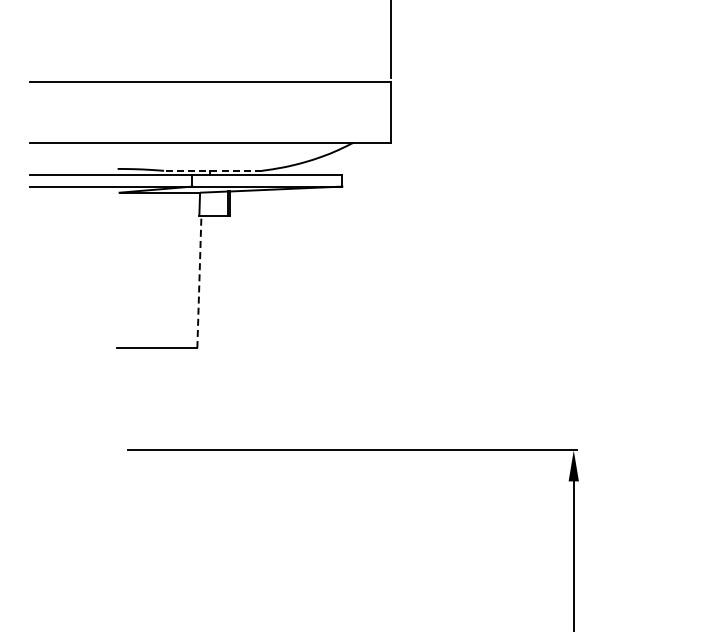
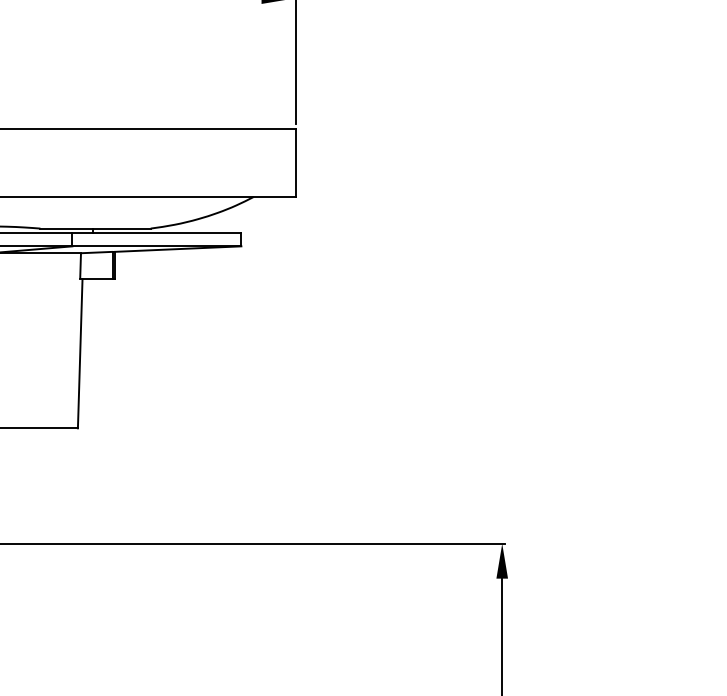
line: (213, 170) -> (96, 228), dashed -> solid
line: (199, 281) -> (80, 353), dashed -> solid

